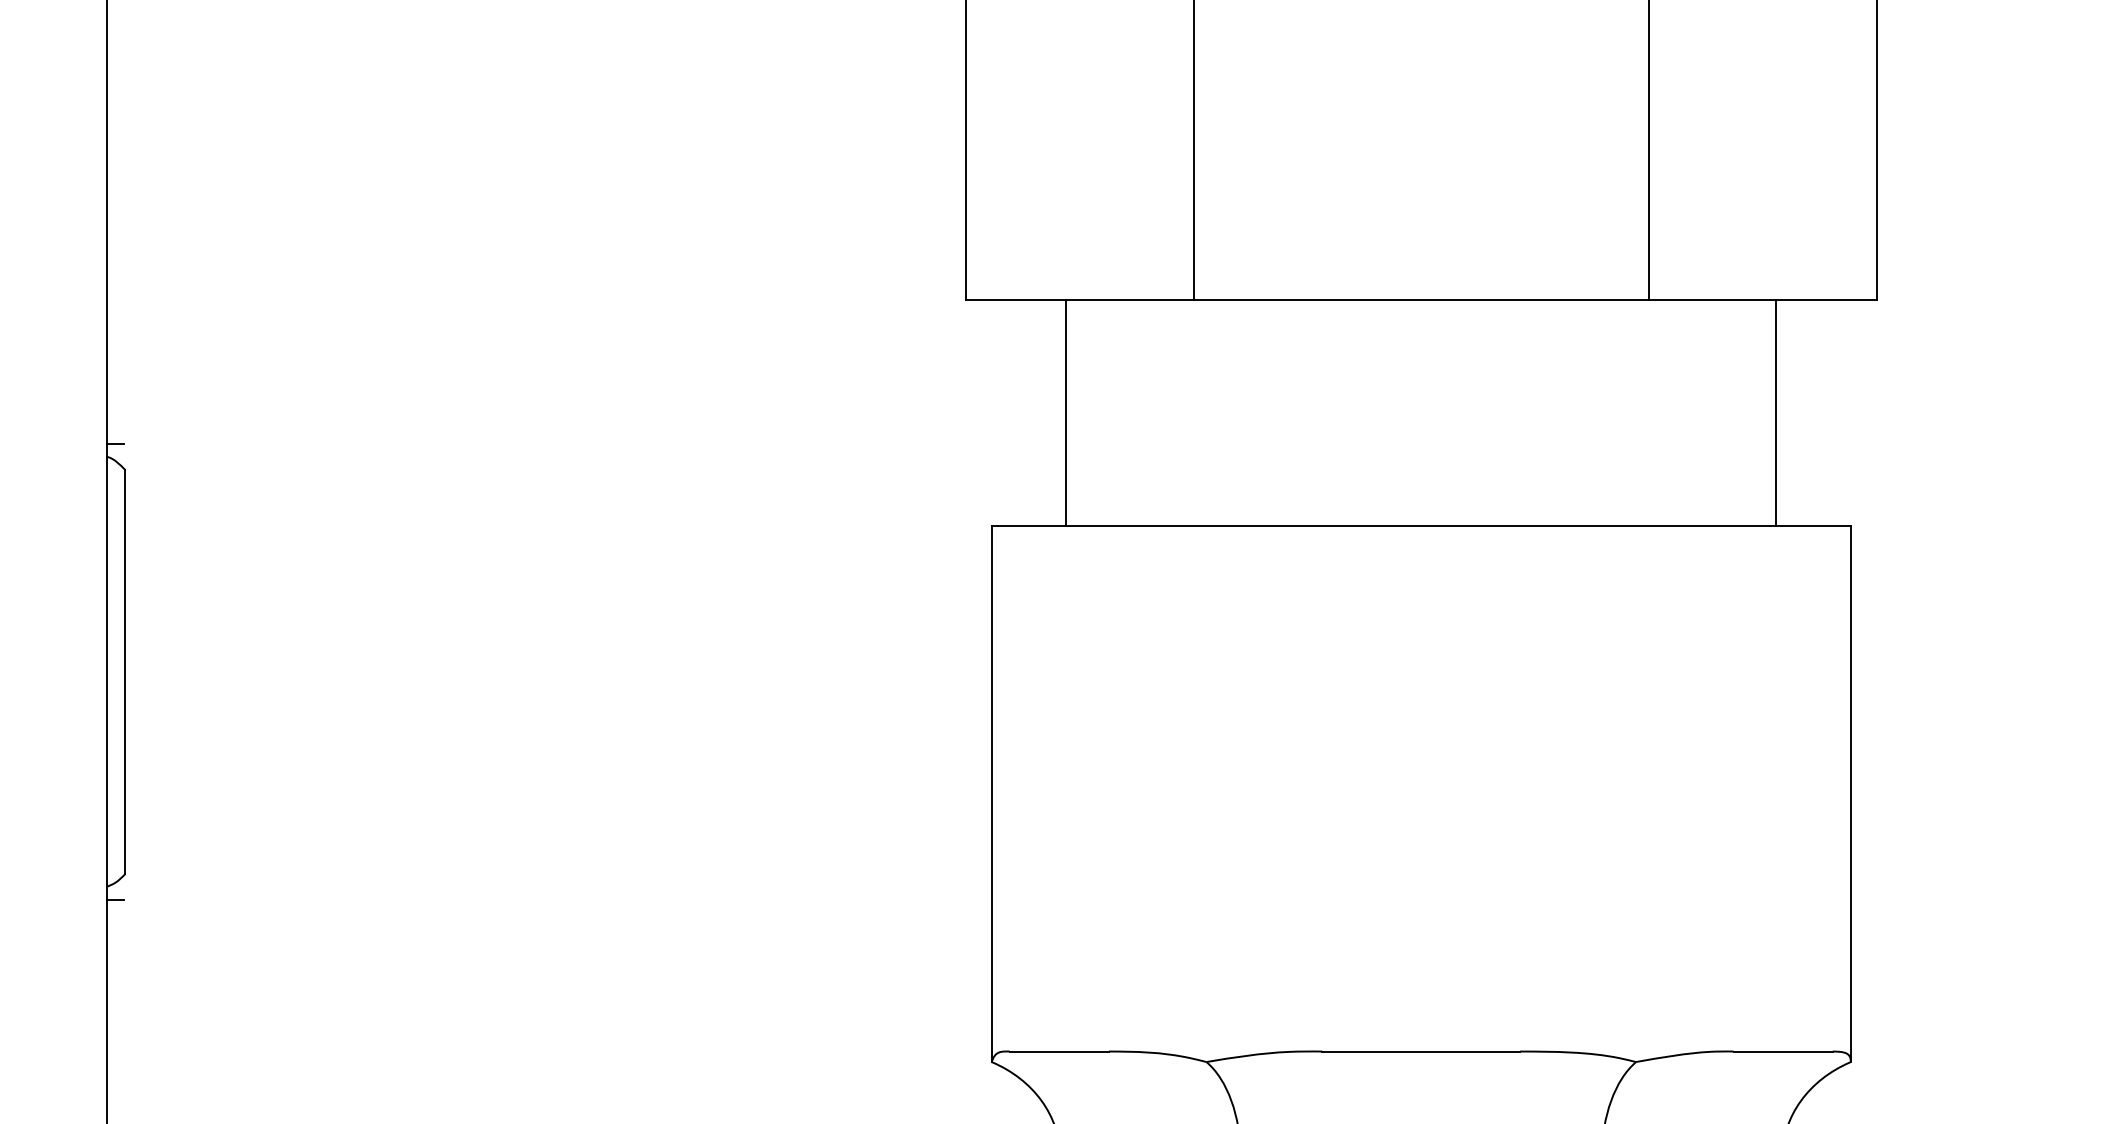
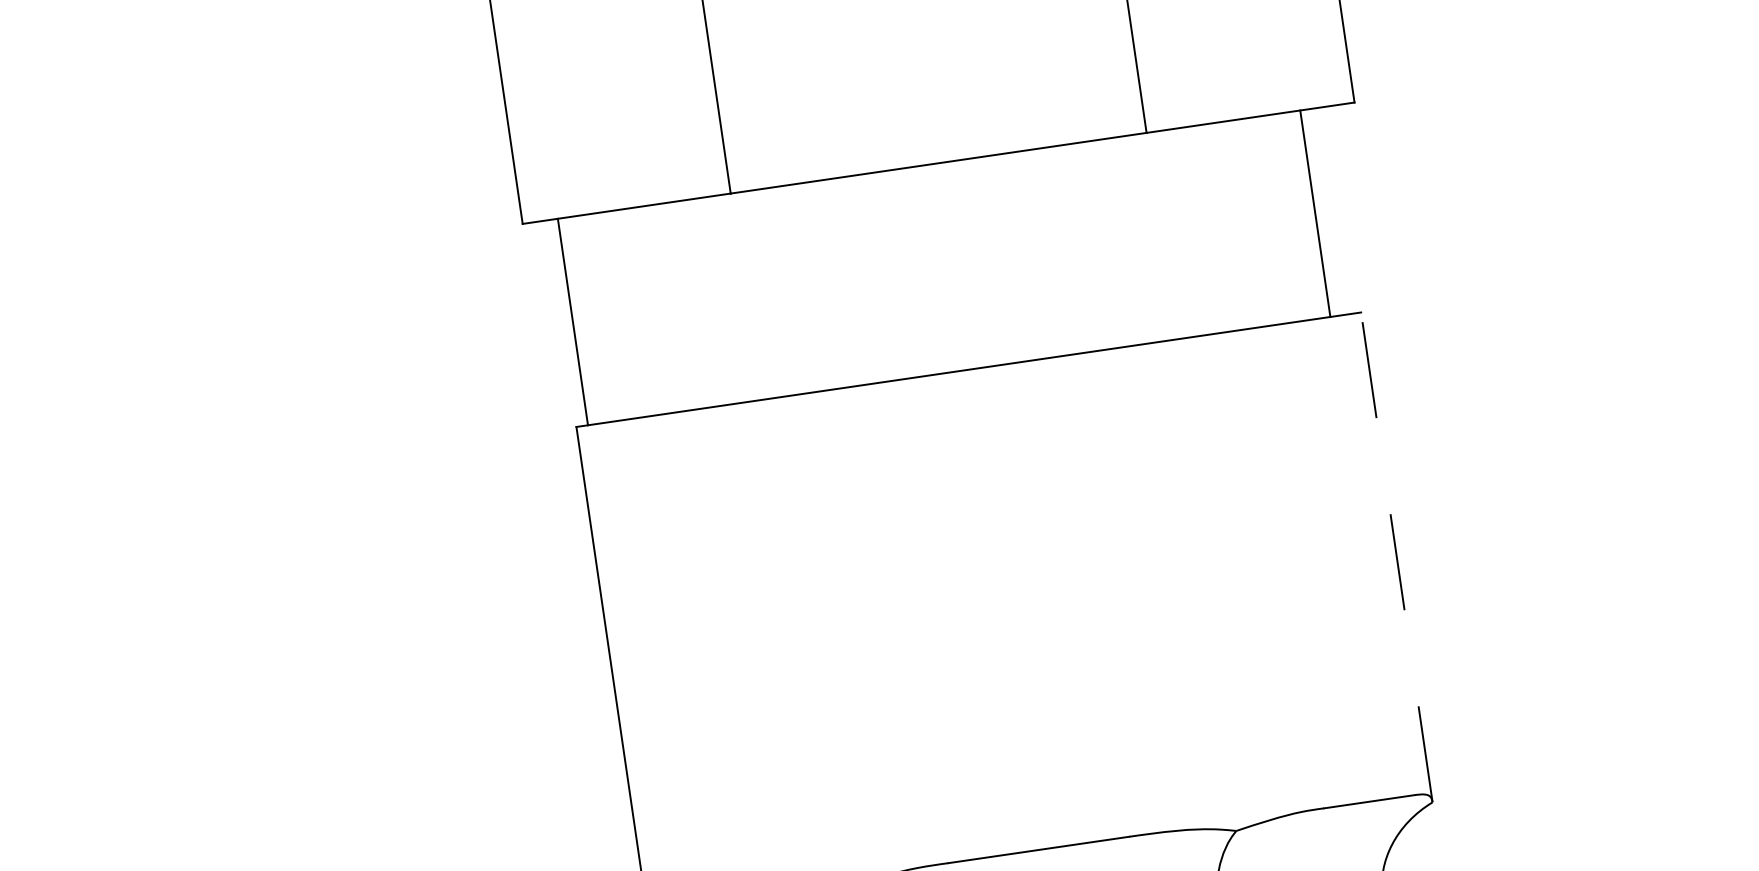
line: (1066, 412) -> (572, 321), moved
line: (1776, 412) -> (1315, 213), moved
line: (1850, 793) -> (1396, 557), solid -> dashed

